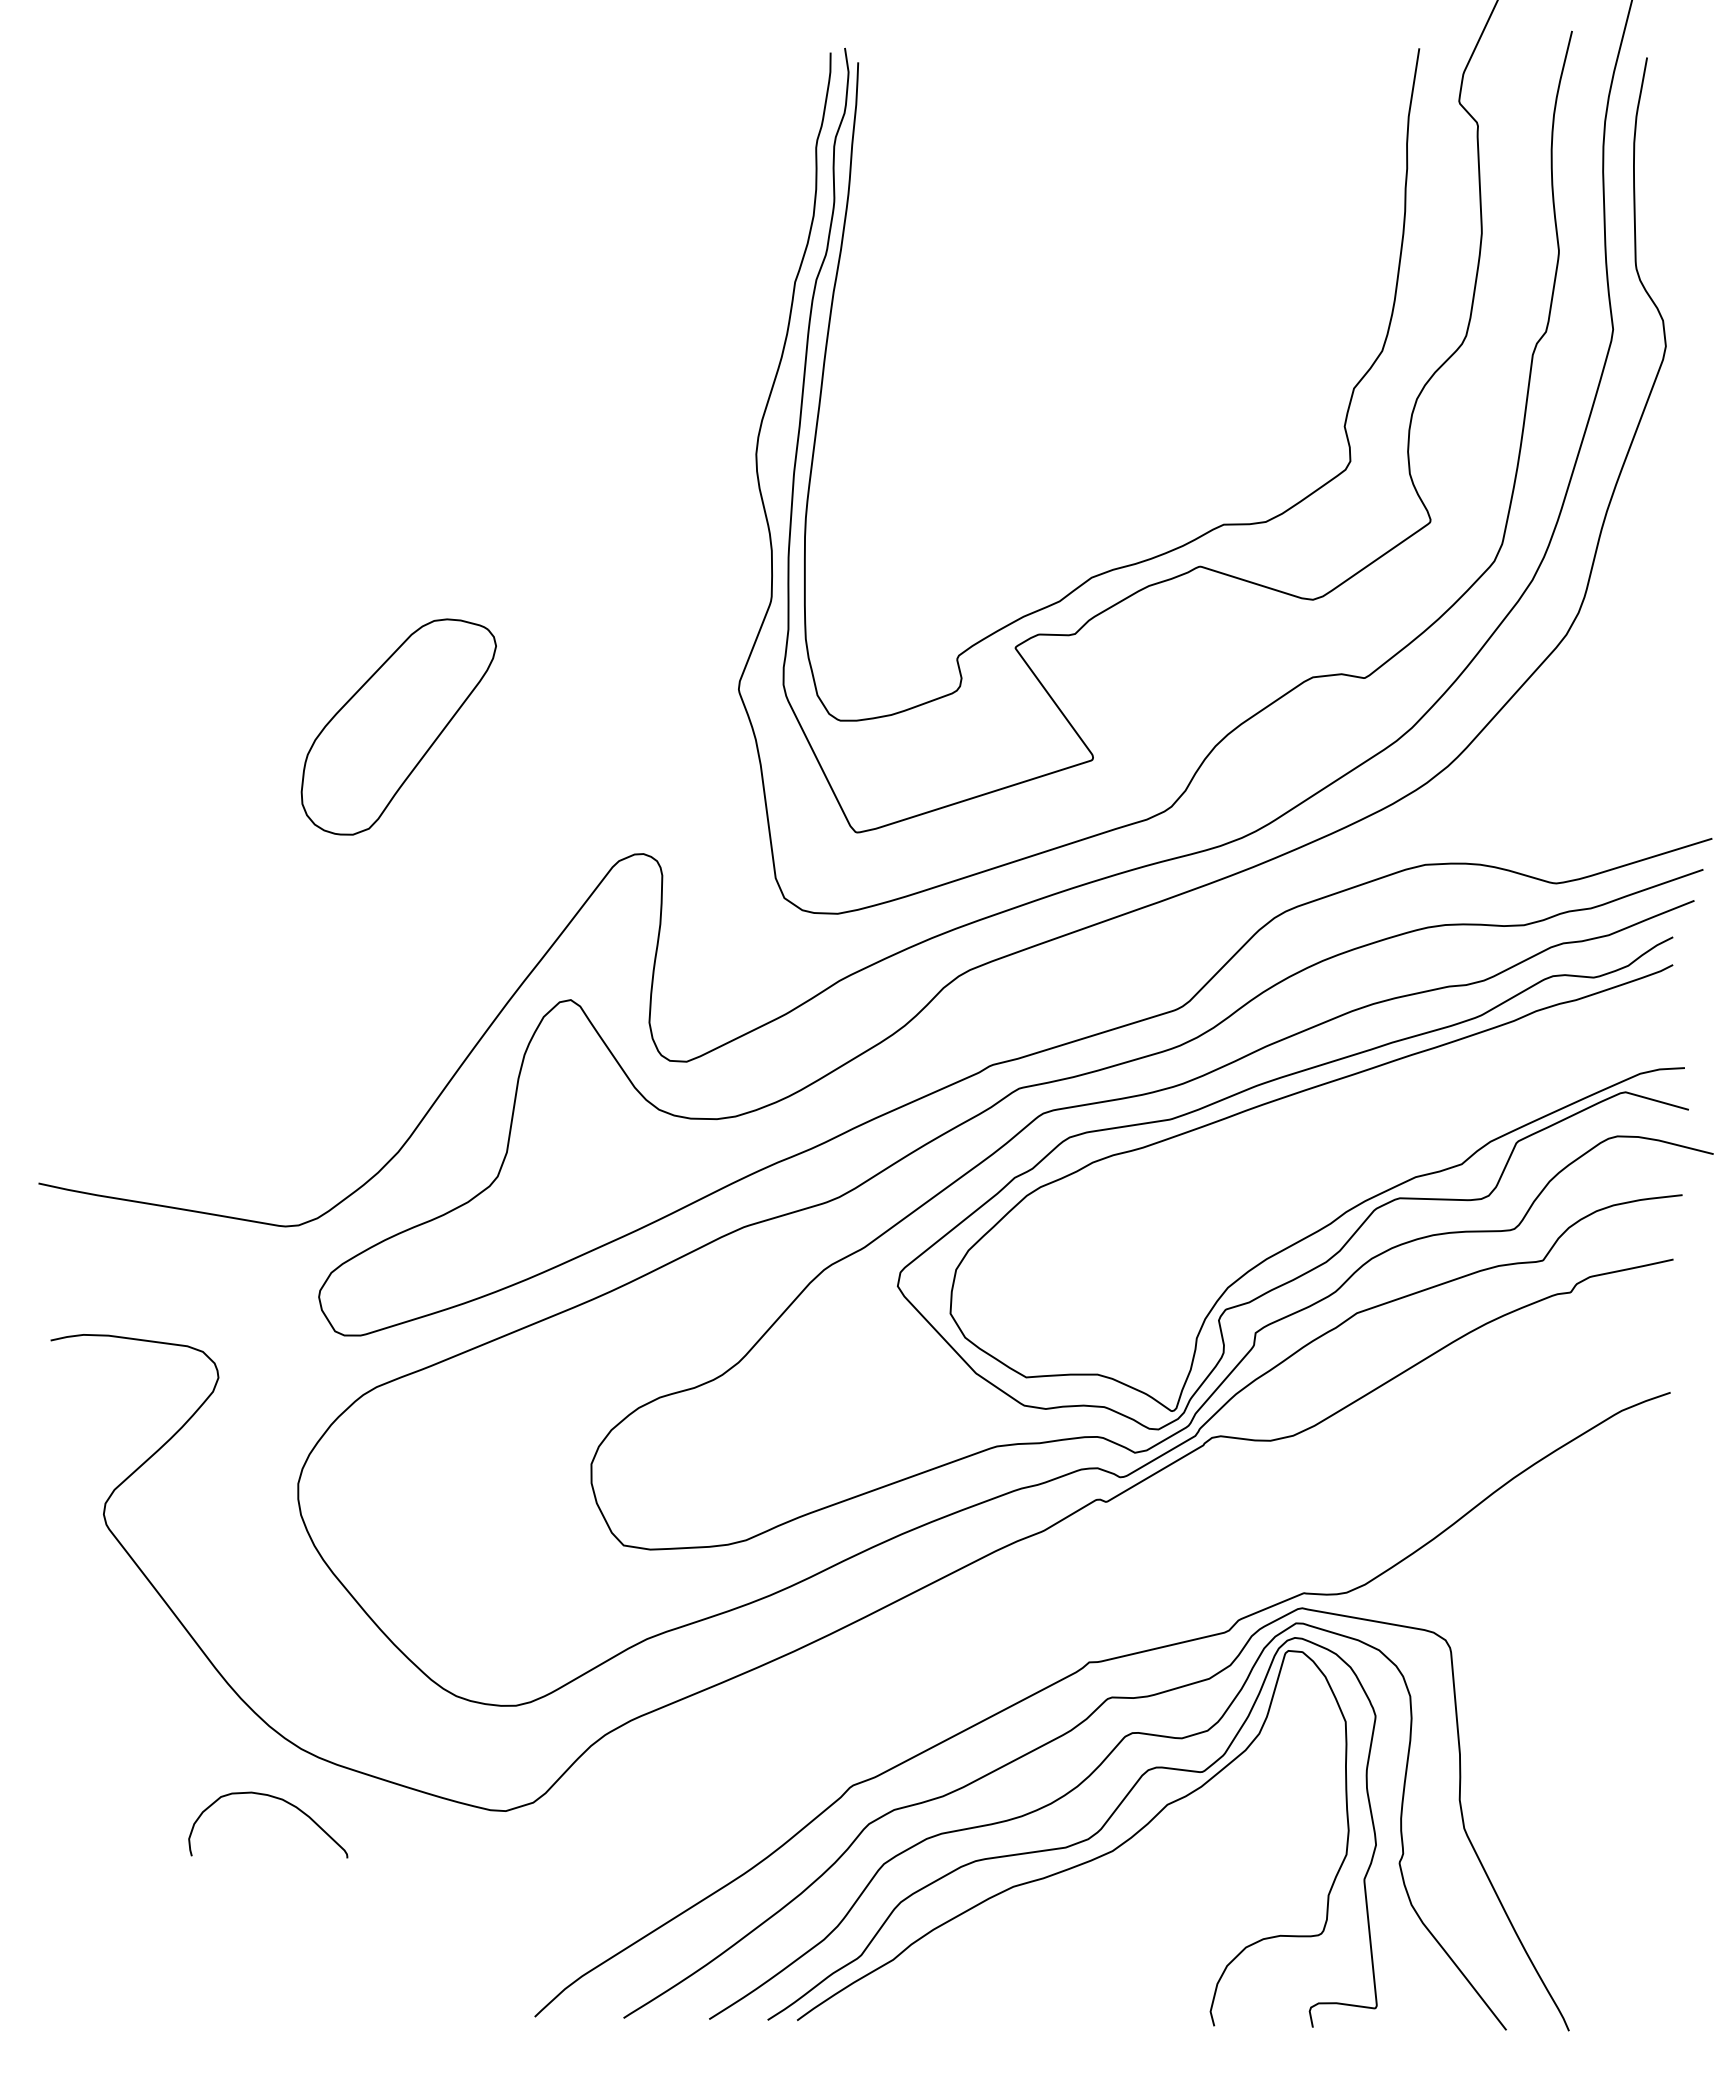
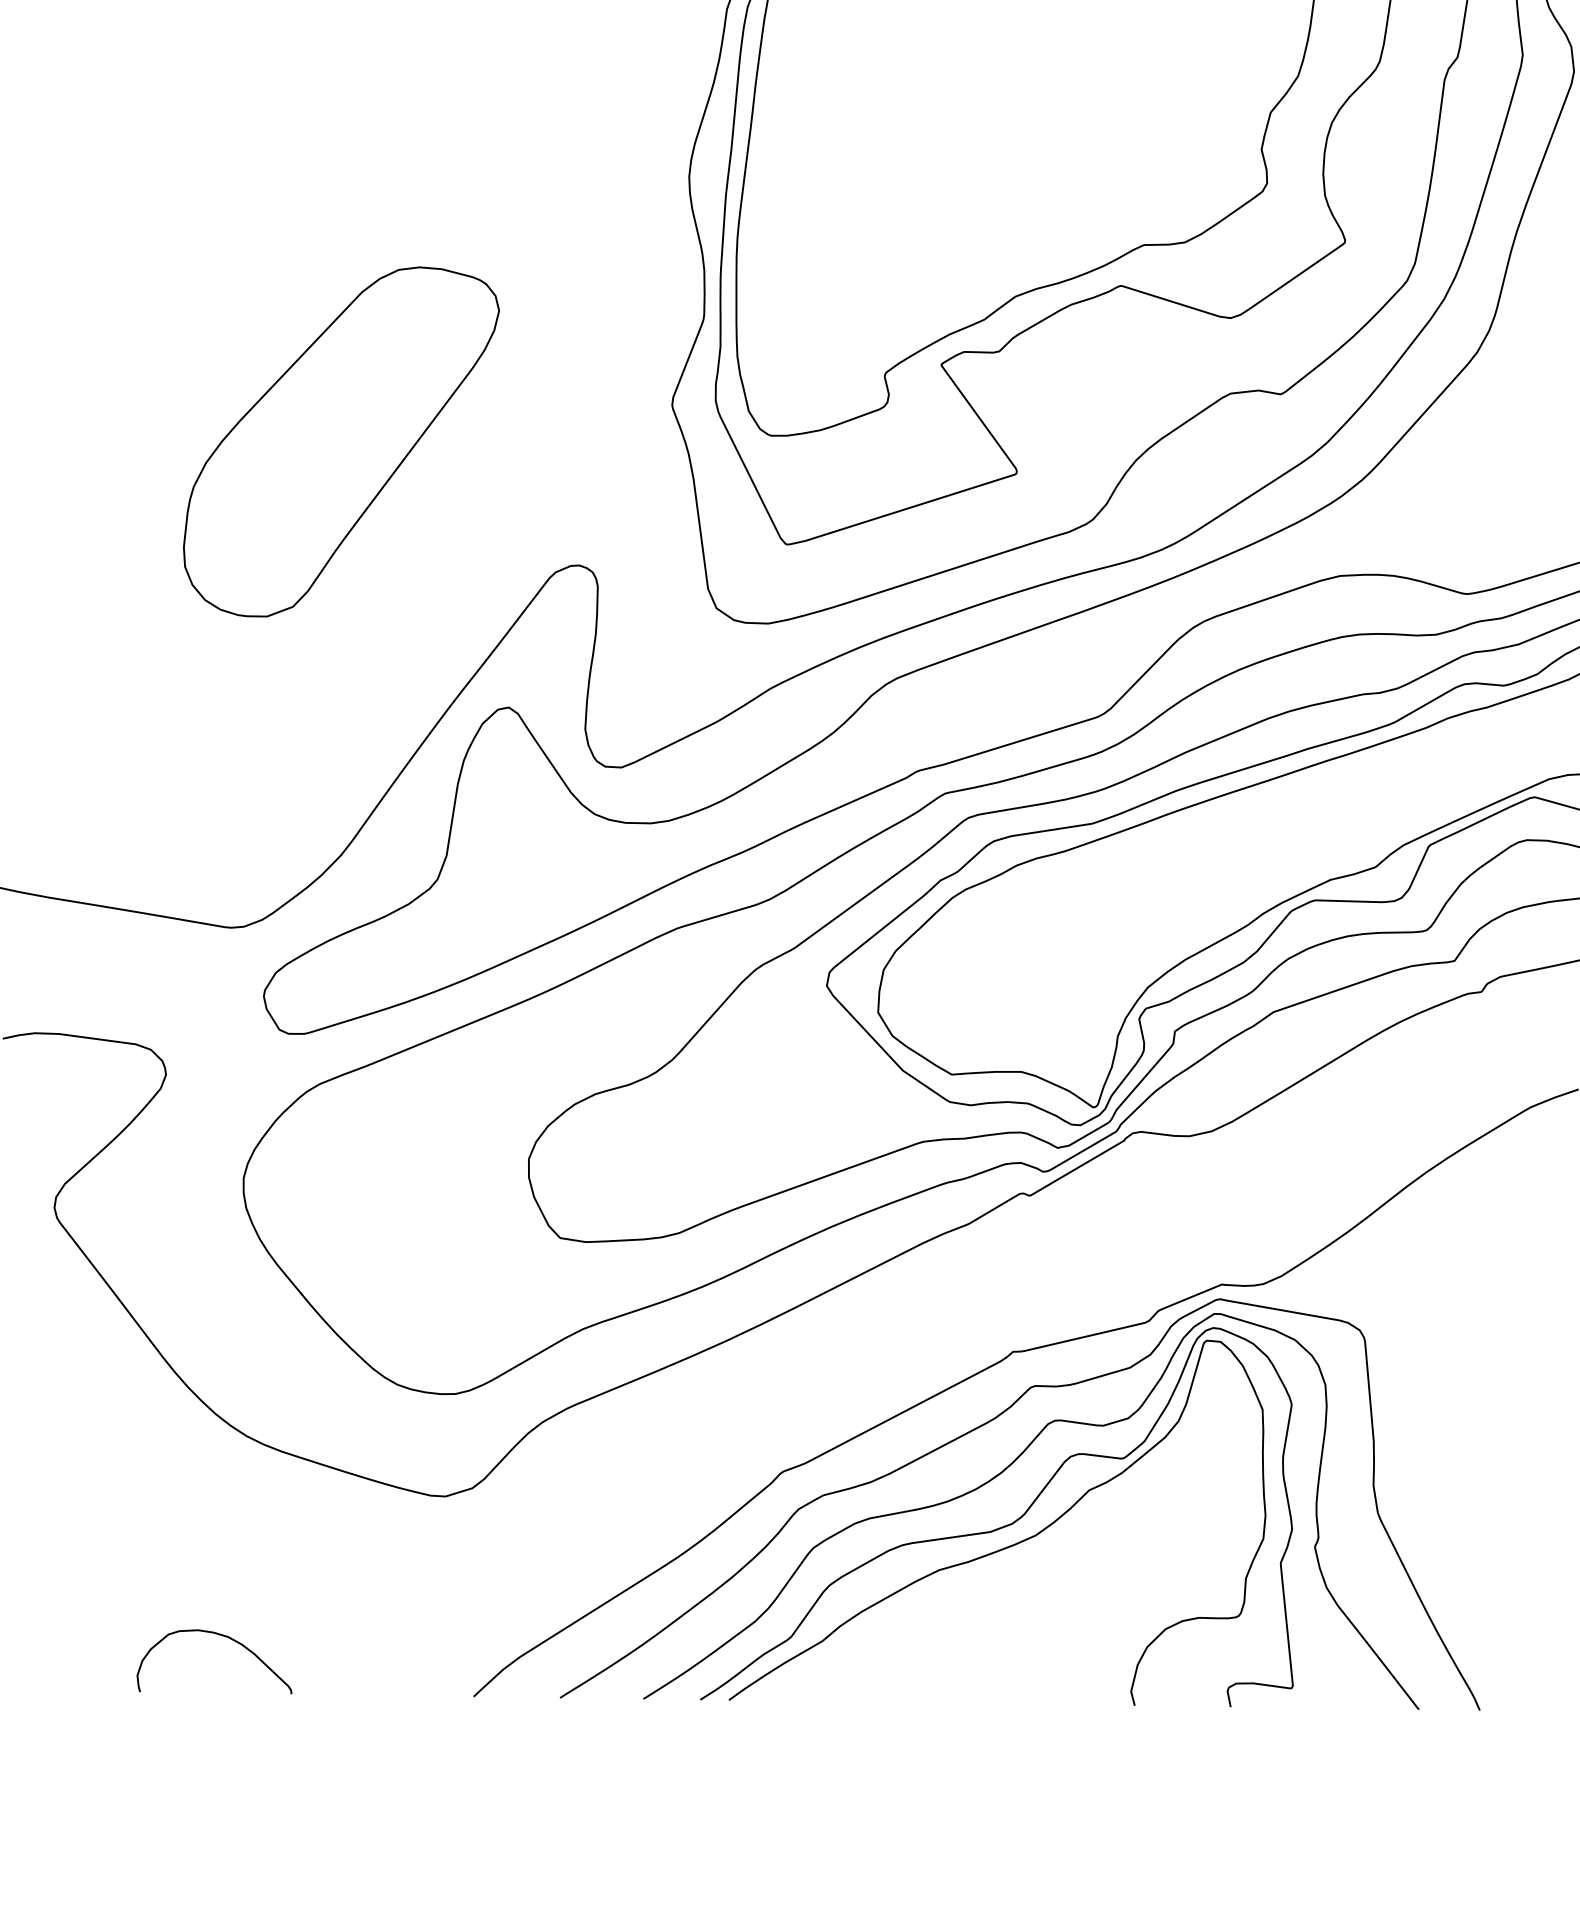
part: (398, 726) -> (341, 441), size x1.67
curve: (274, 1798) -> (220, 1635), moved

